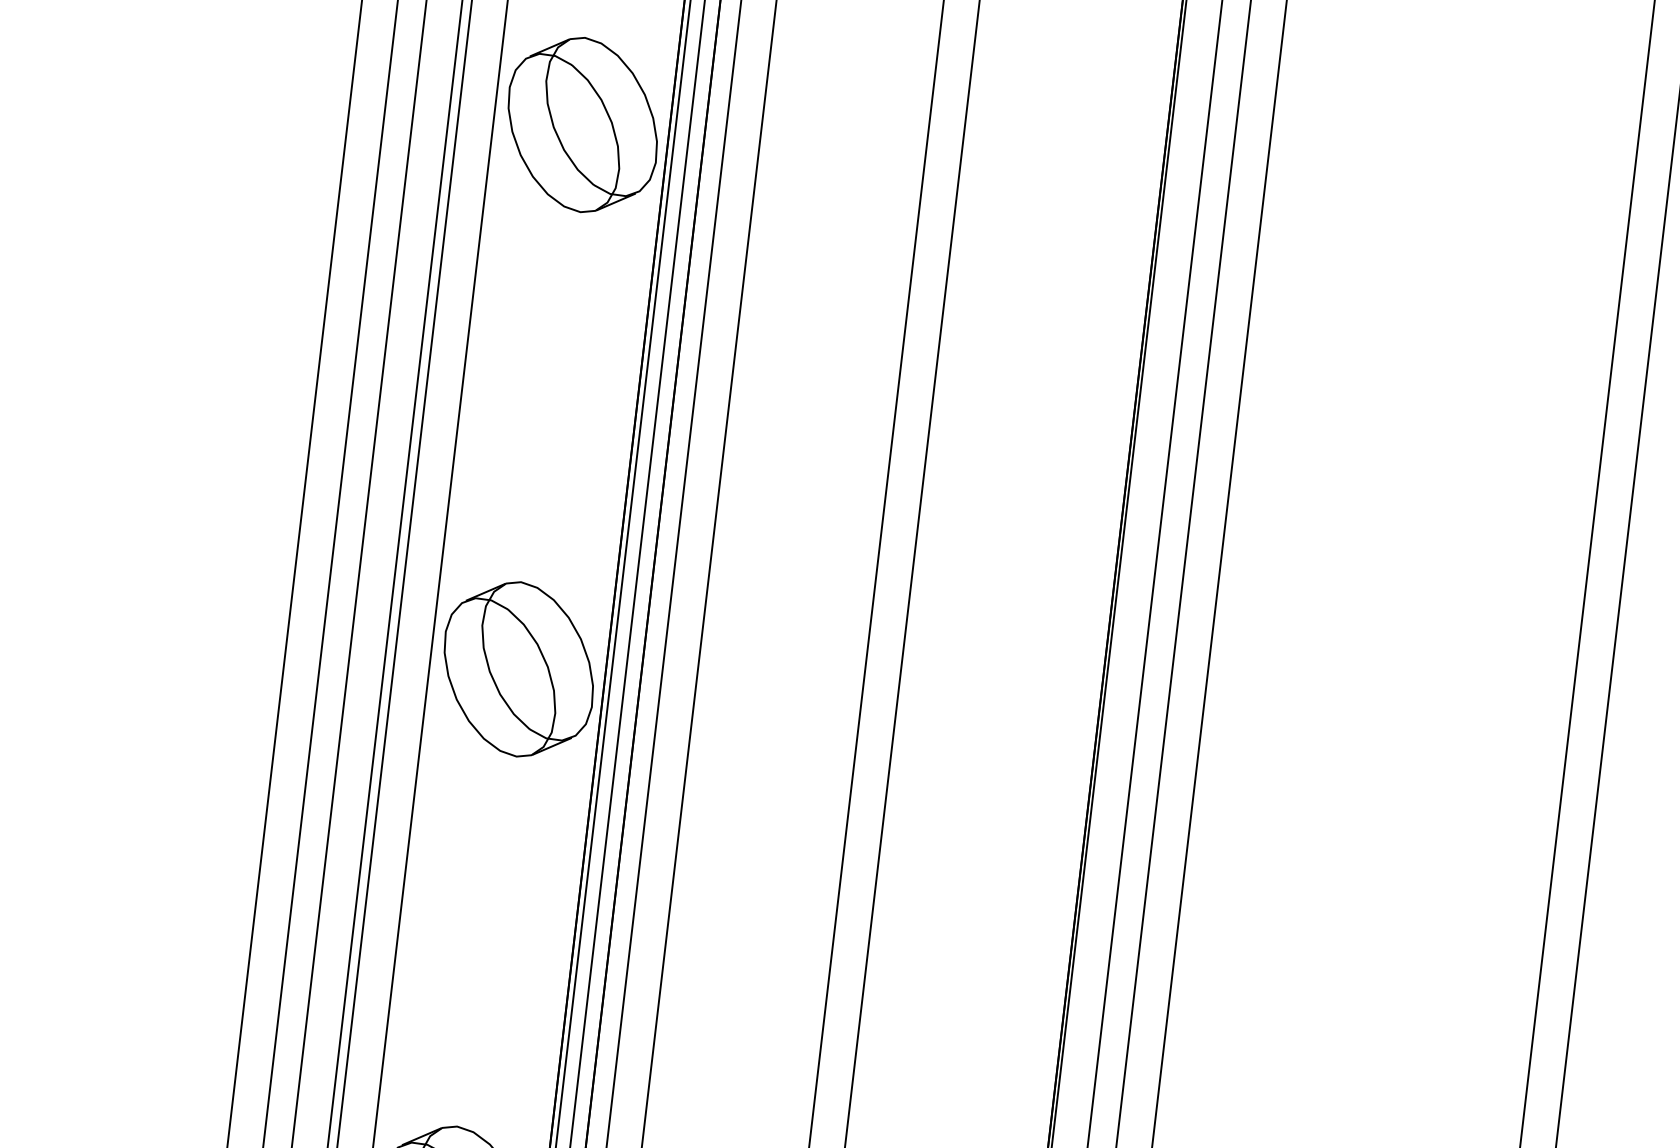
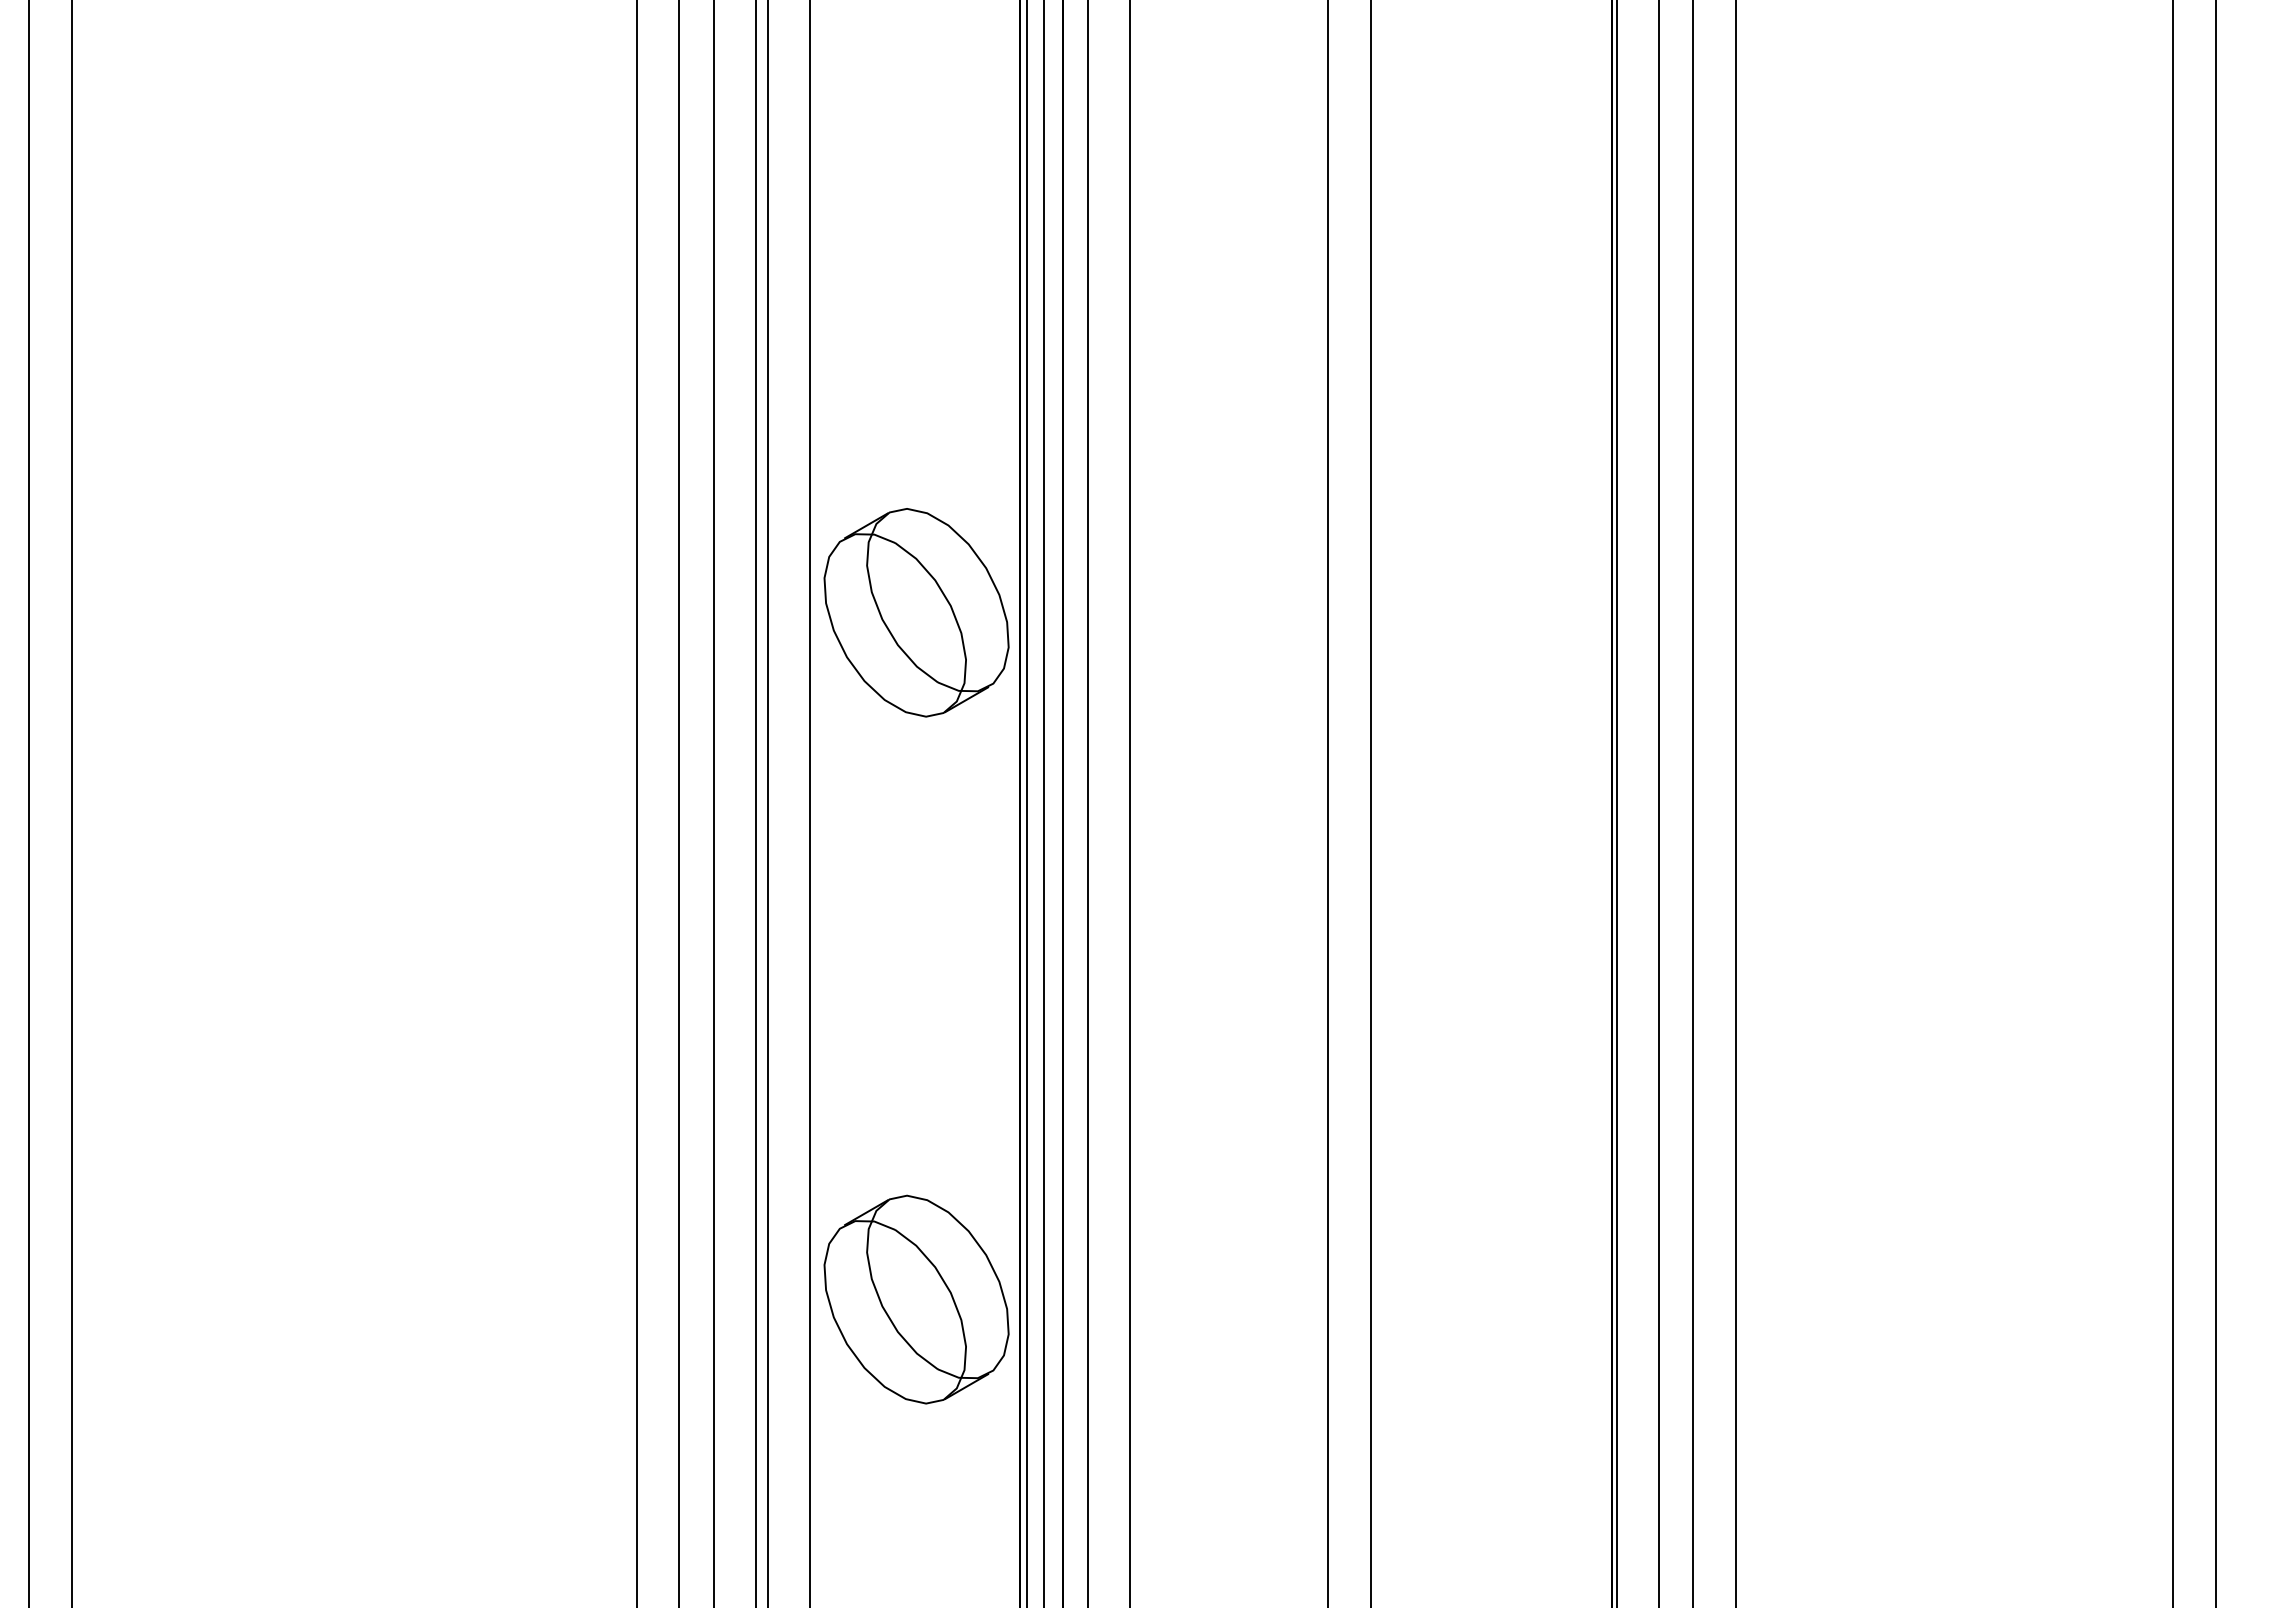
part: (582, 124) -> (916, 612), moved
part: (518, 669) -> (916, 1299), moved

